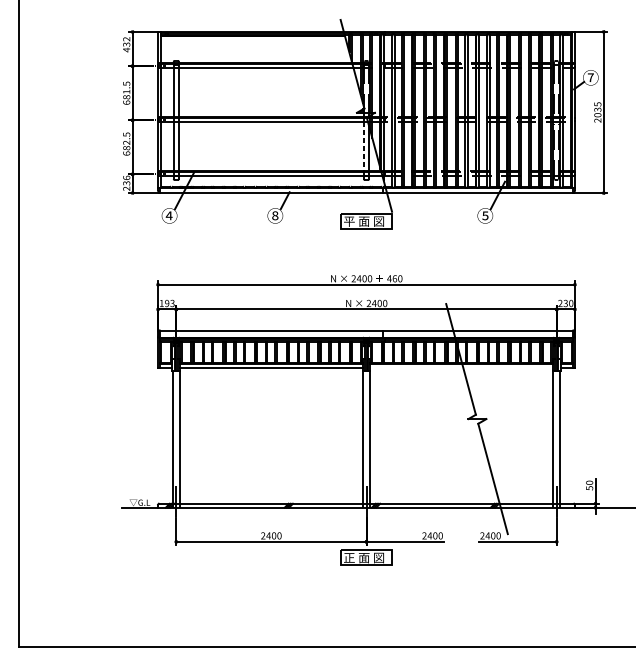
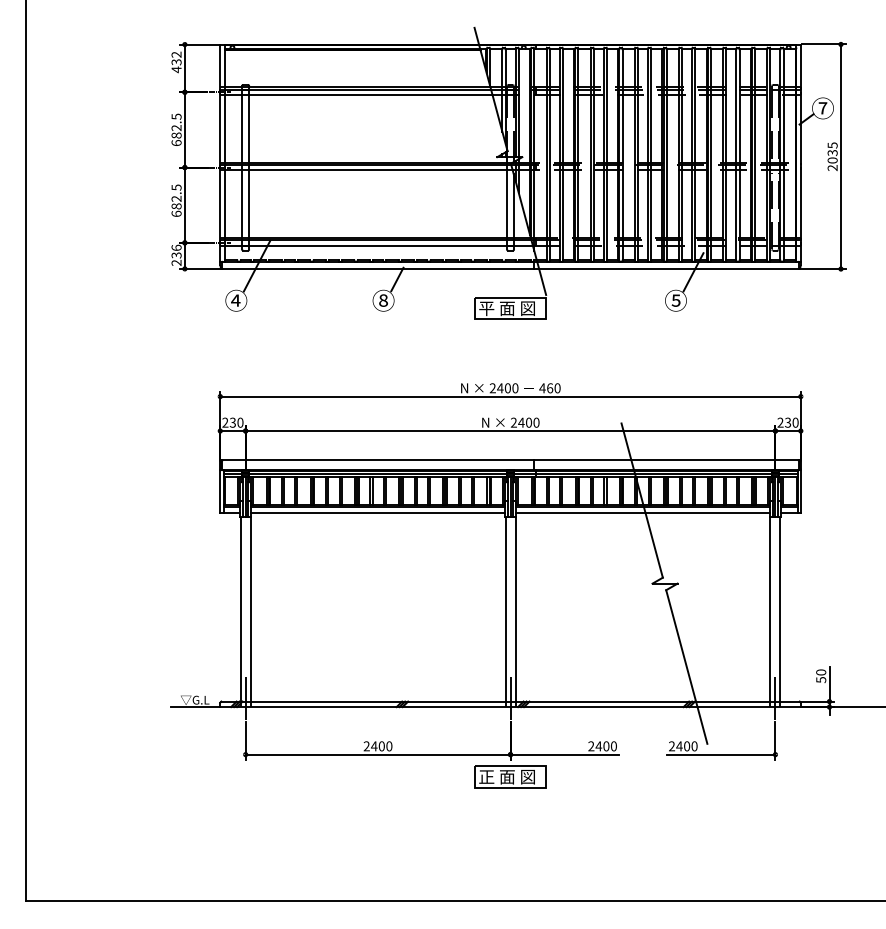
text: (126, 92) -> (176, 128), 681.5 -> 682.5
line: (364, 146) -> (507, 204), dashed -> solid
text: (166, 303) -> (232, 422), 193 -> 230
line: (461, 367) -> (642, 512), added

